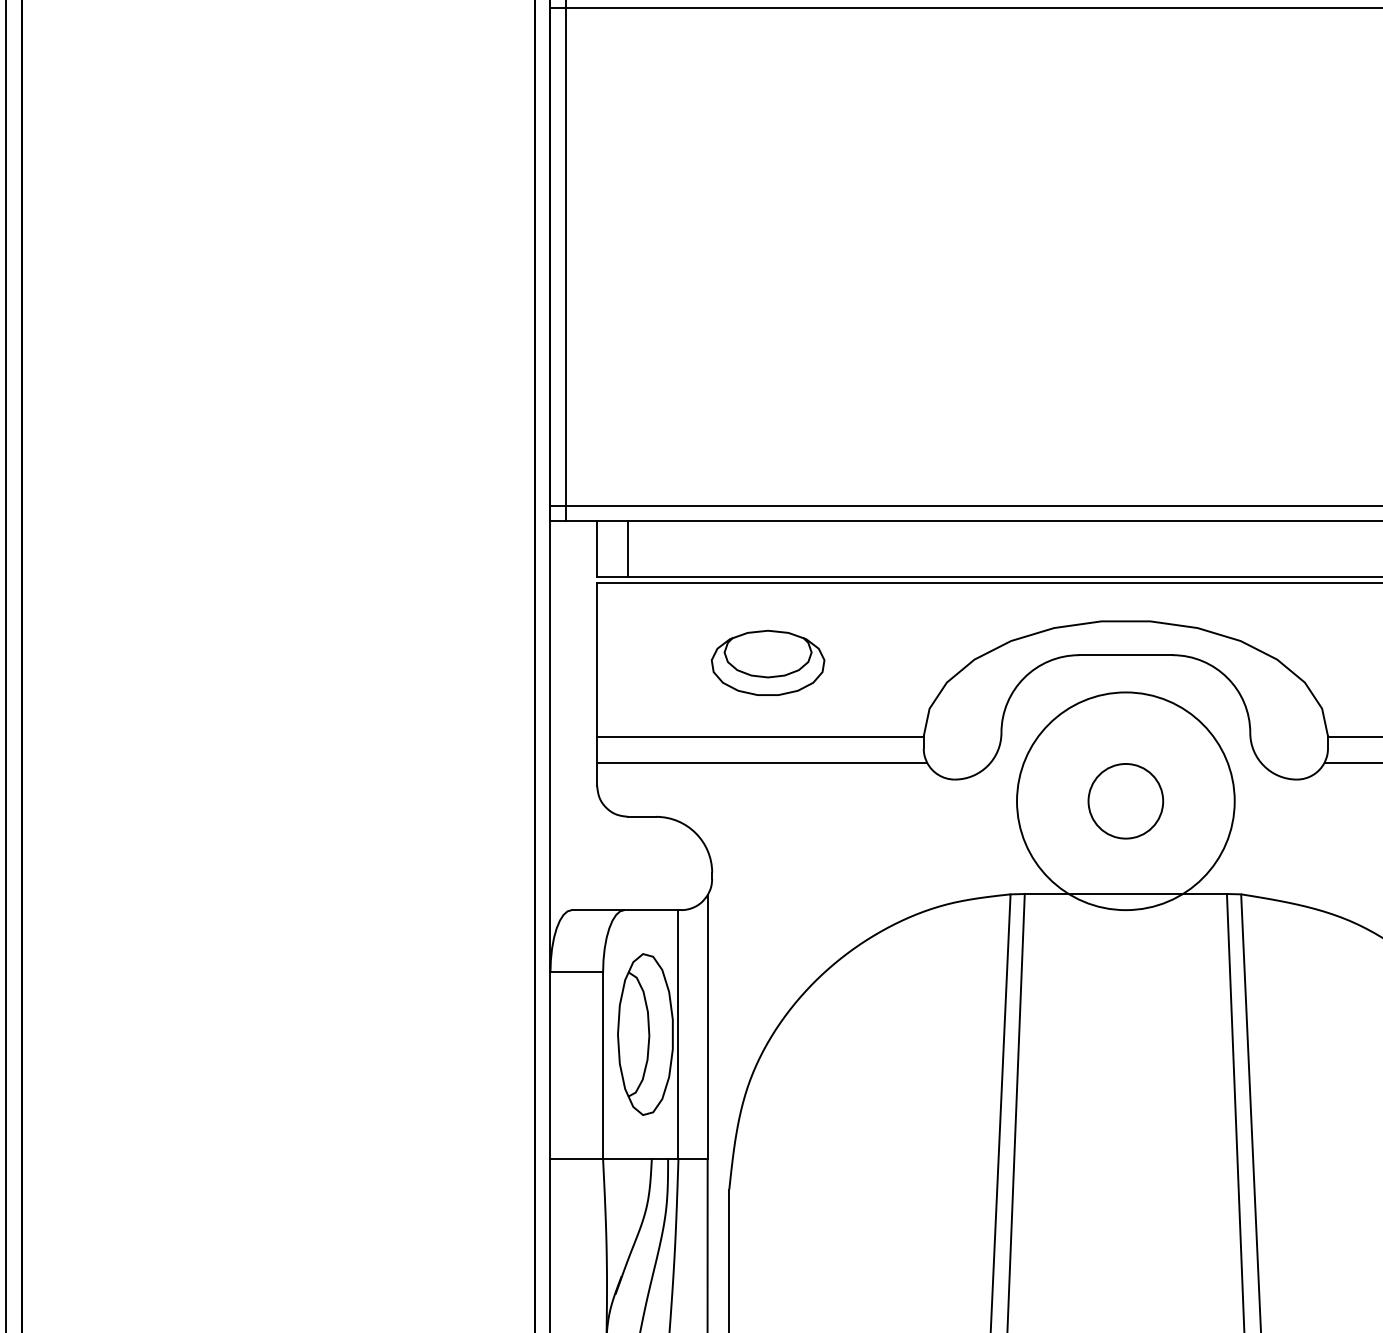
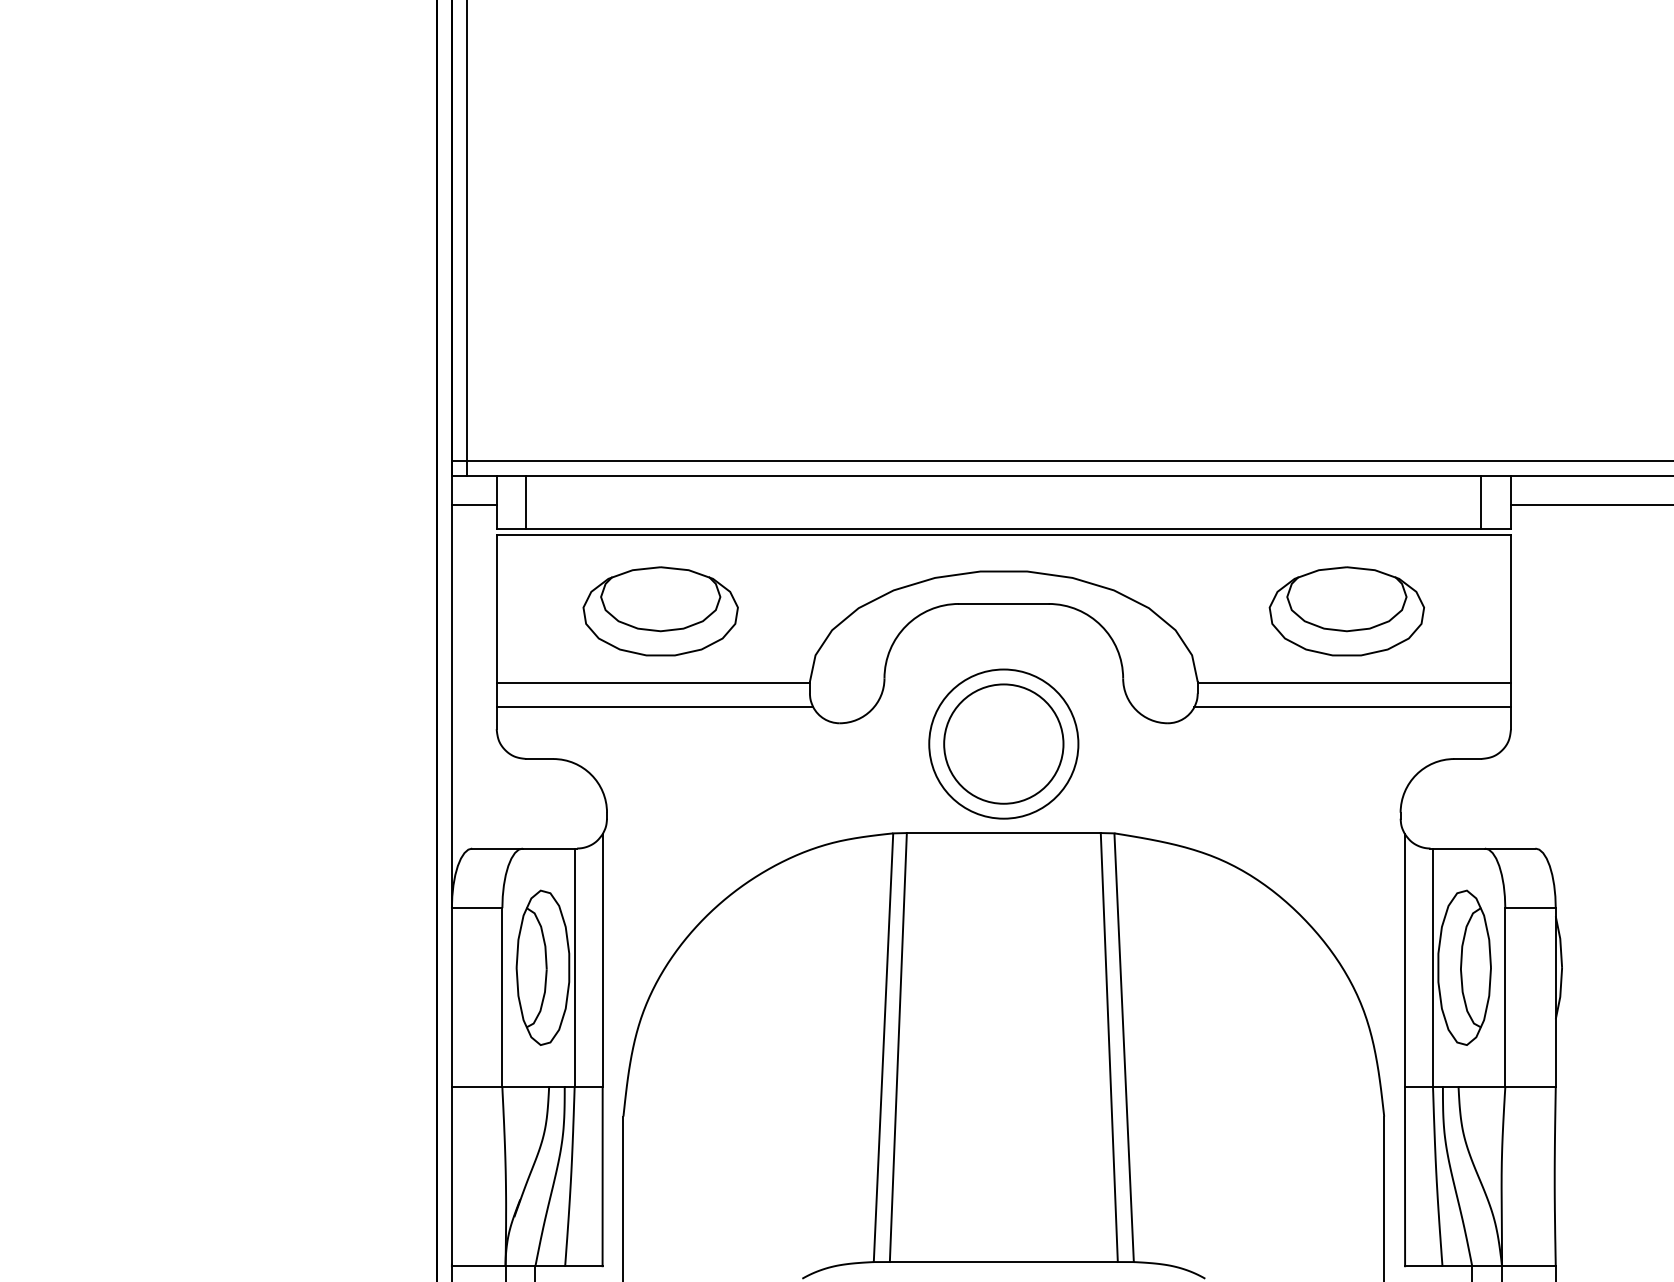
line: (572, 552) -> (473, 505), added
part: (767, 663) -> (660, 611), size x1.43
circle: (1125, 800) -> (1003, 743), size x0.71
circle: (1125, 800) -> (1003, 743), size x1.67

